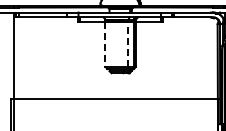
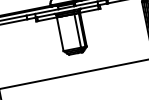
line: (128, 44) -> (77, 30), dashed -> solid
line: (105, 45) -> (60, 34), dashed -> solid

